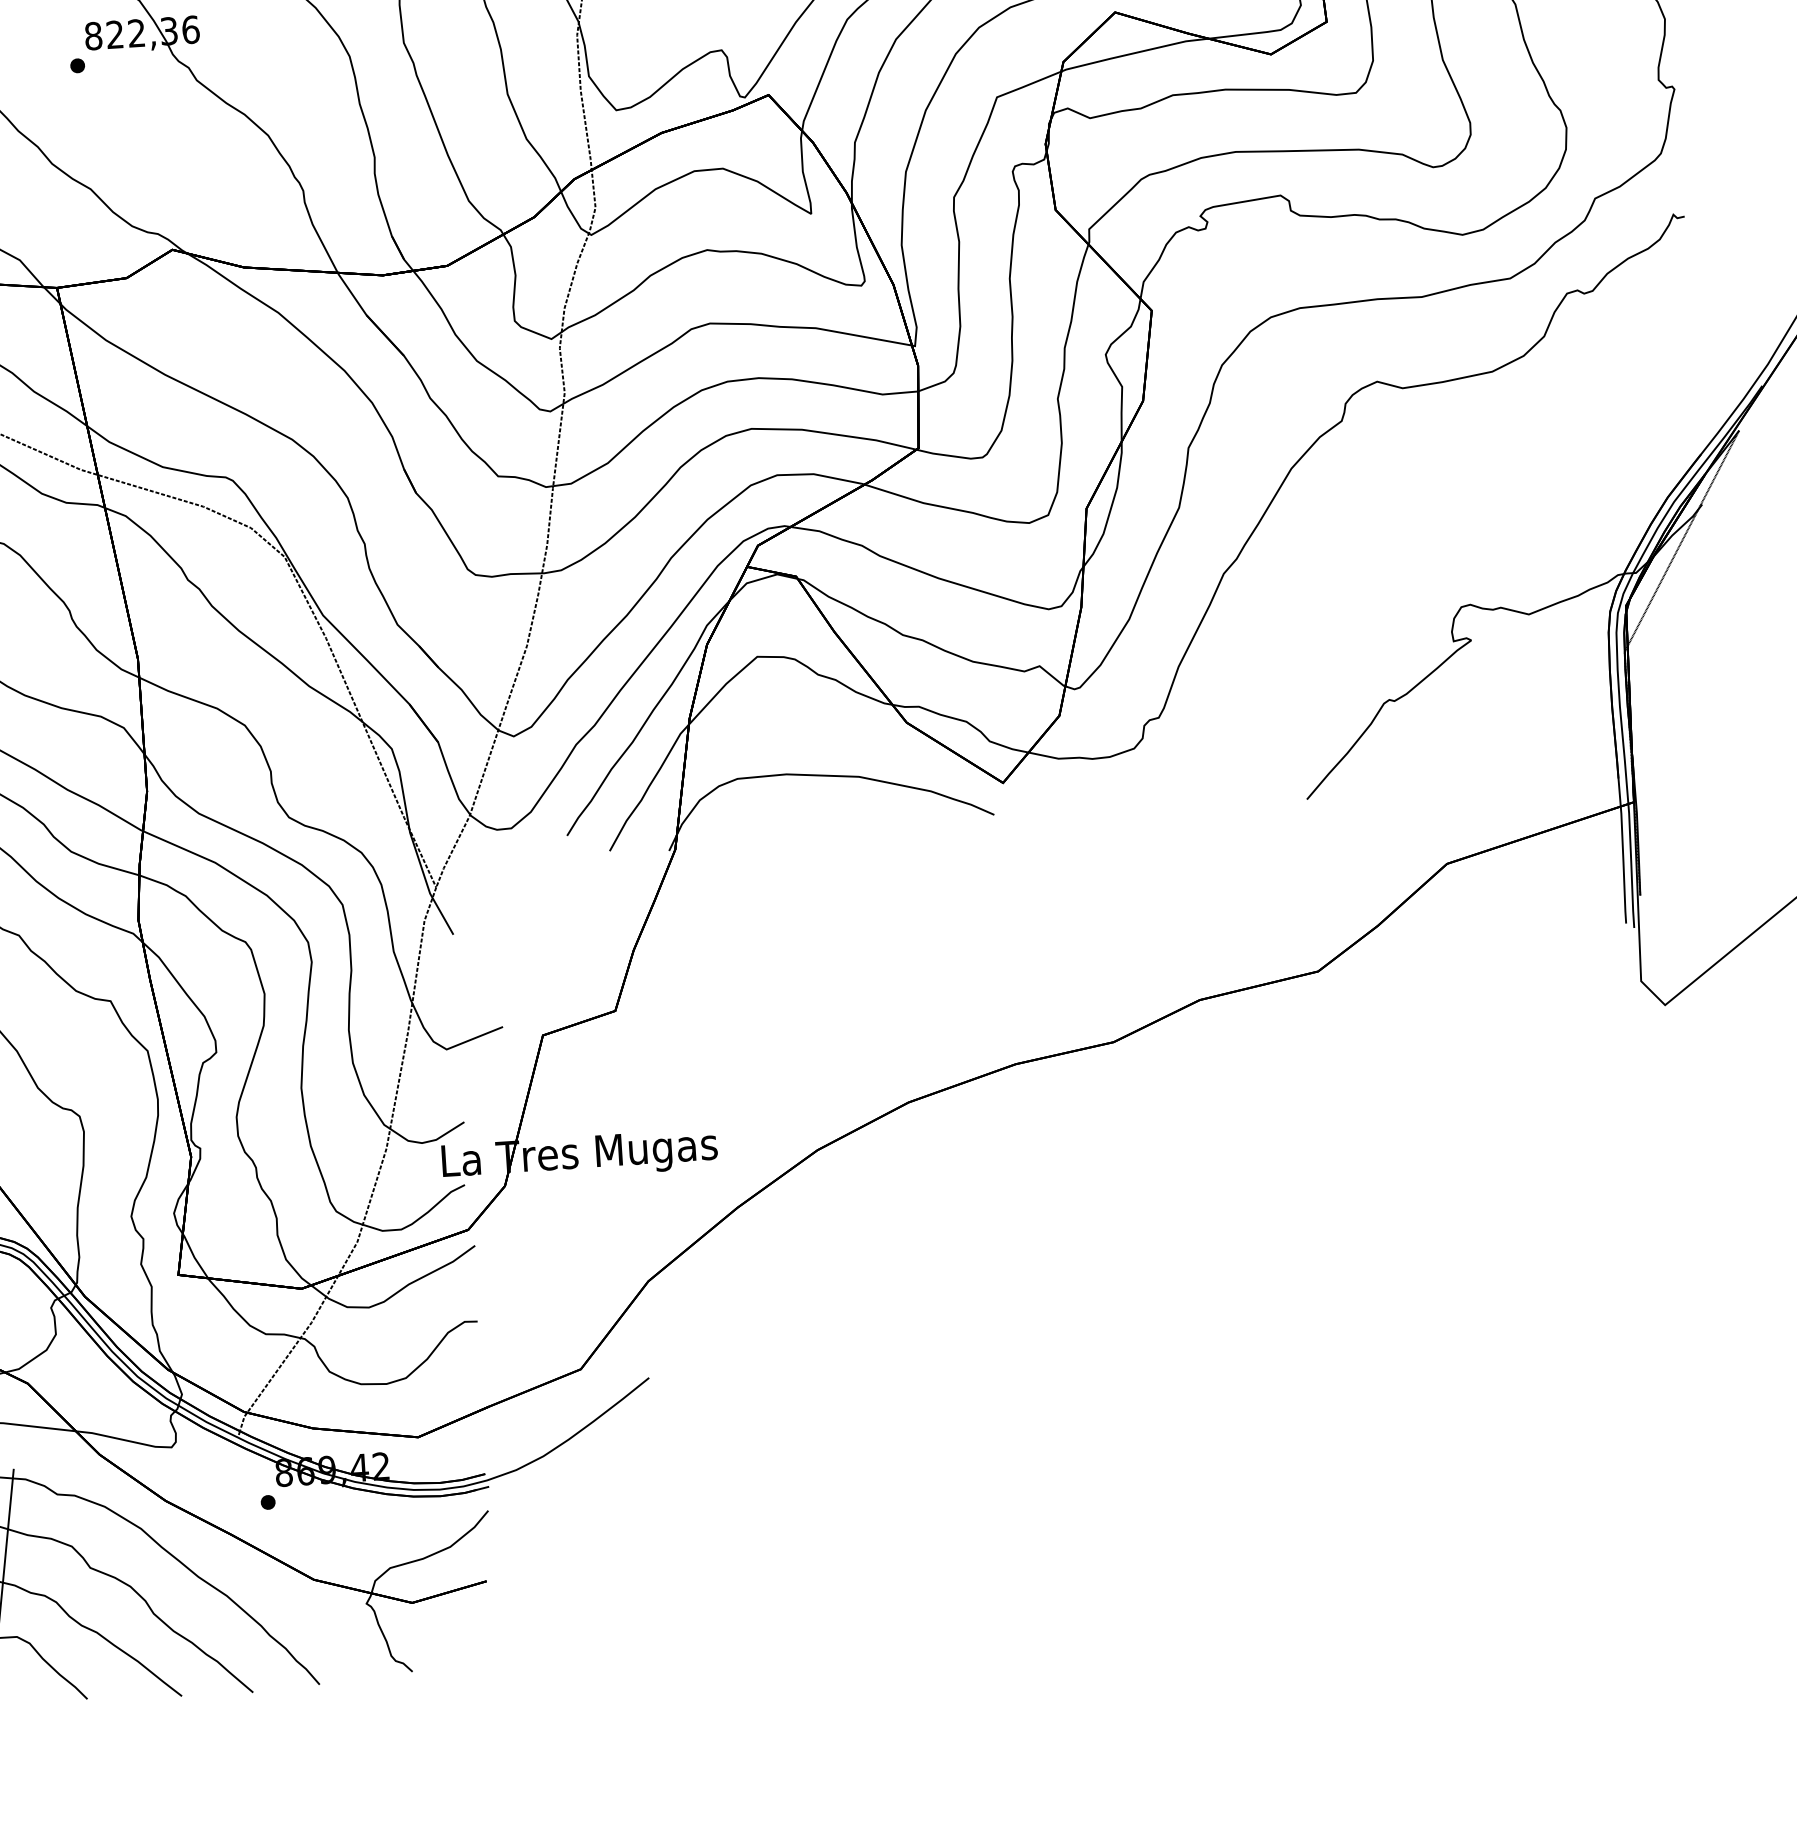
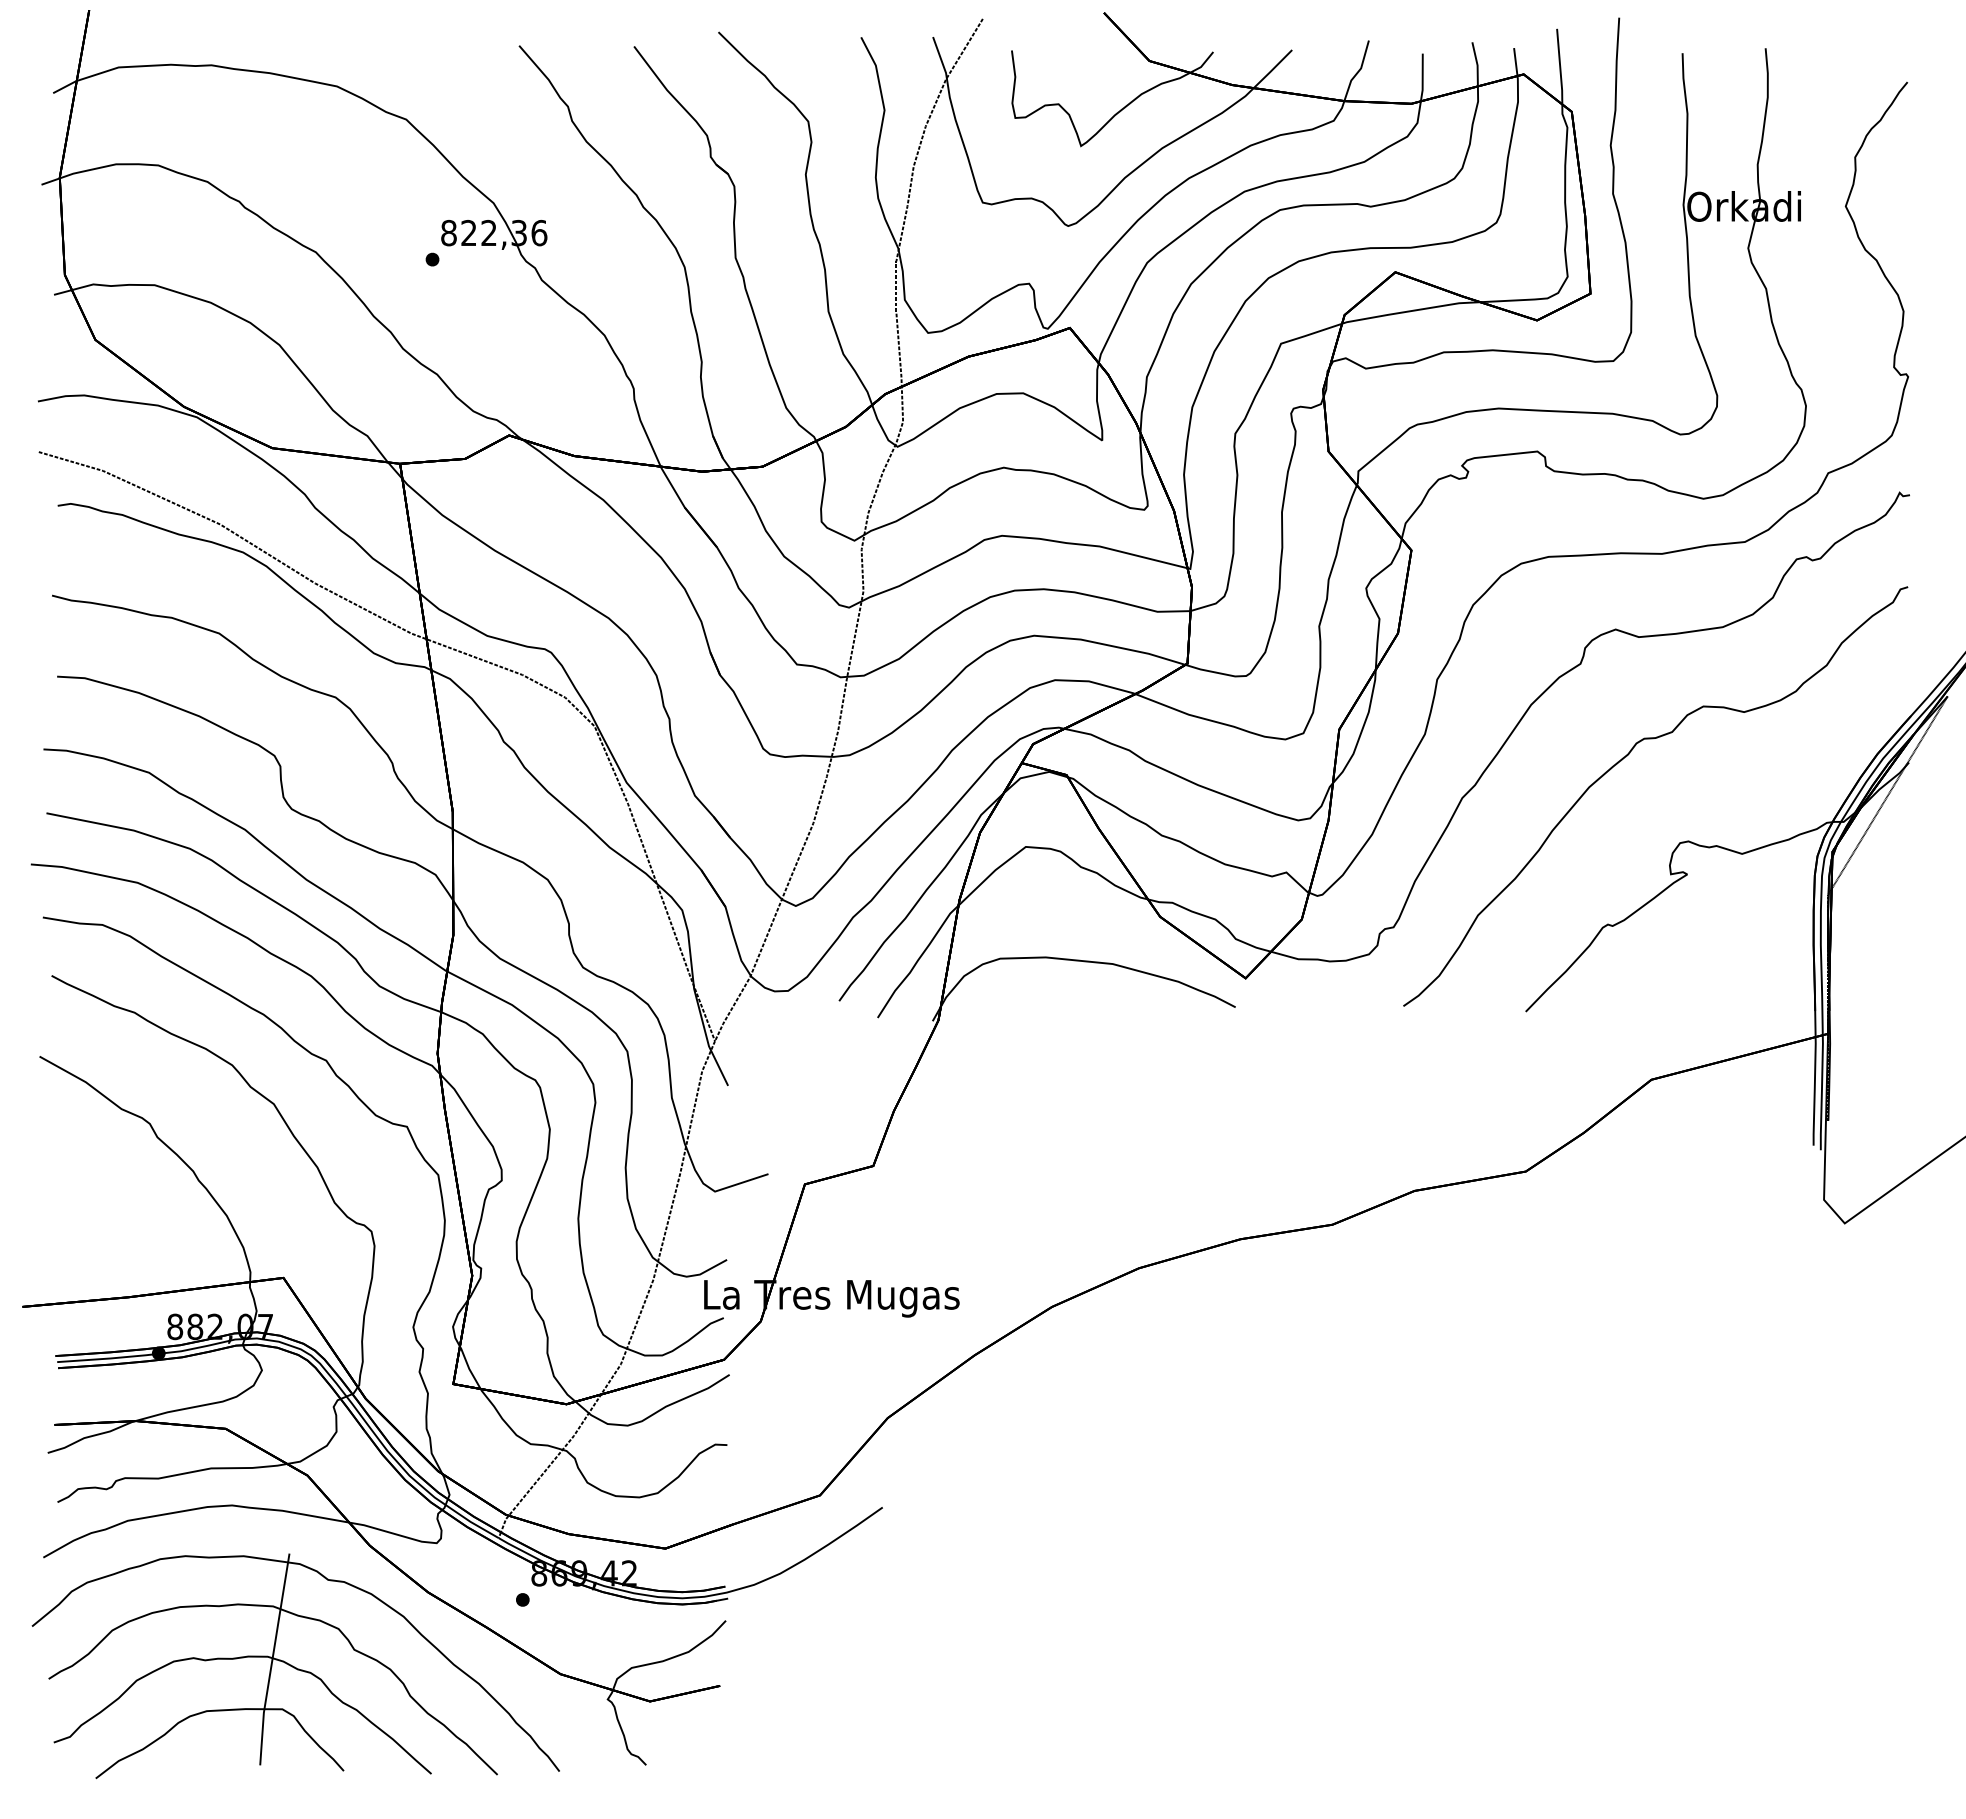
curve: (1392, 523) -> (1621, 761), added

